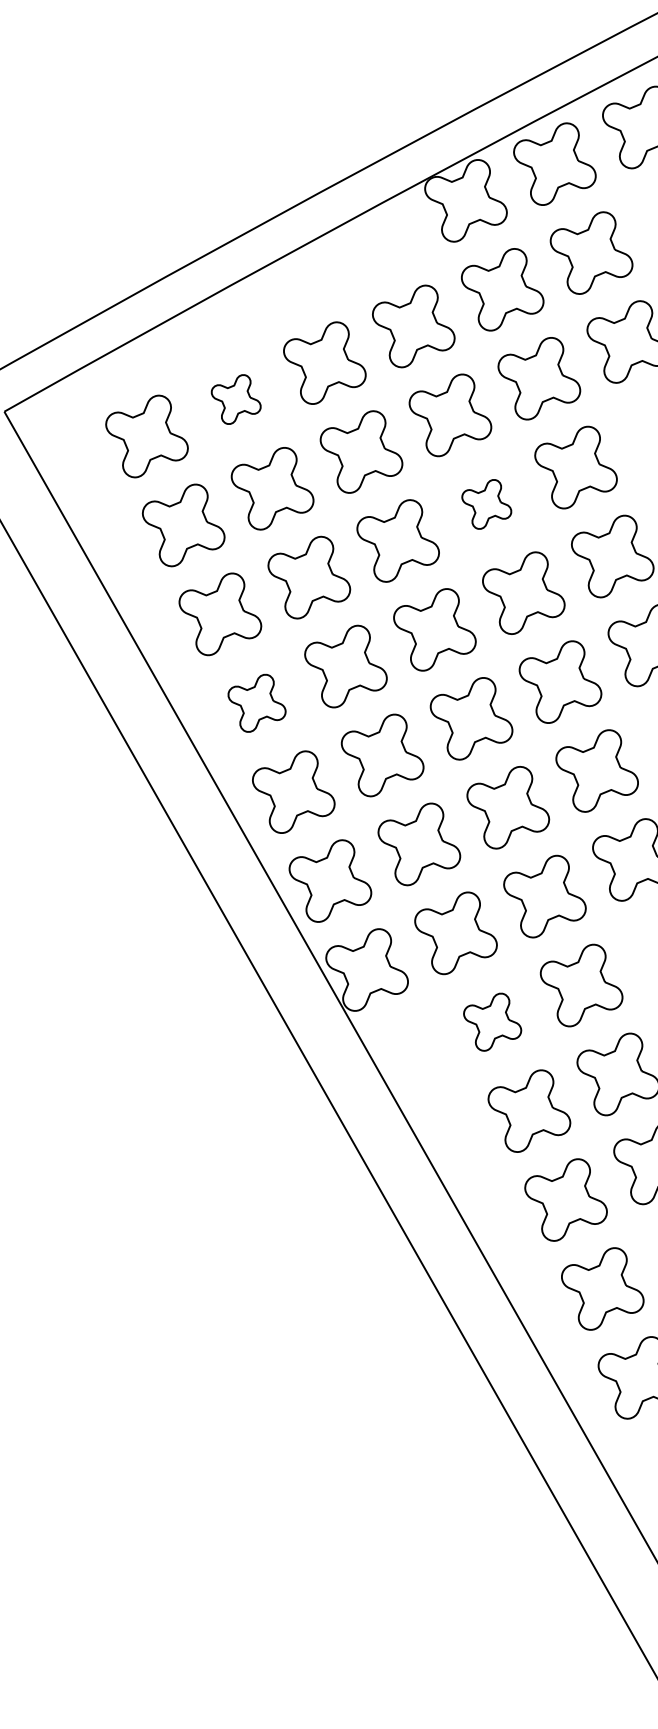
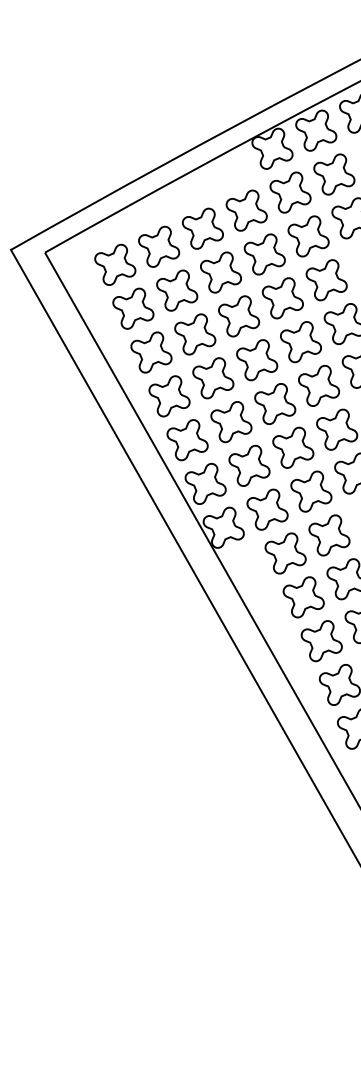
part: (236, 399) -> (159, 246), size x1.67
part: (486, 504) -> (282, 298), size x1.67
part: (256, 703) -> (169, 396), size x1.43
part: (492, 1022) -> (285, 553), size x1.43

